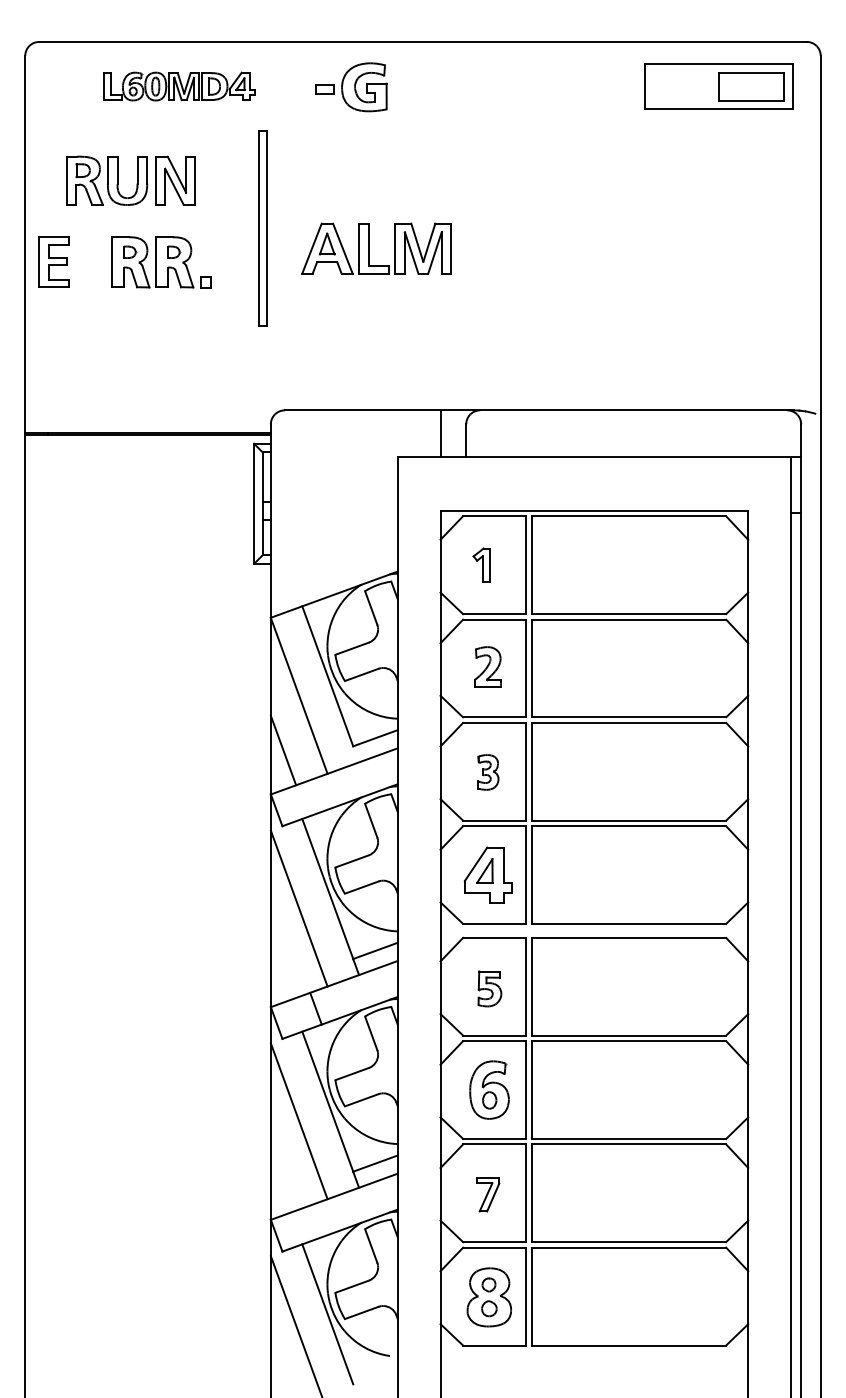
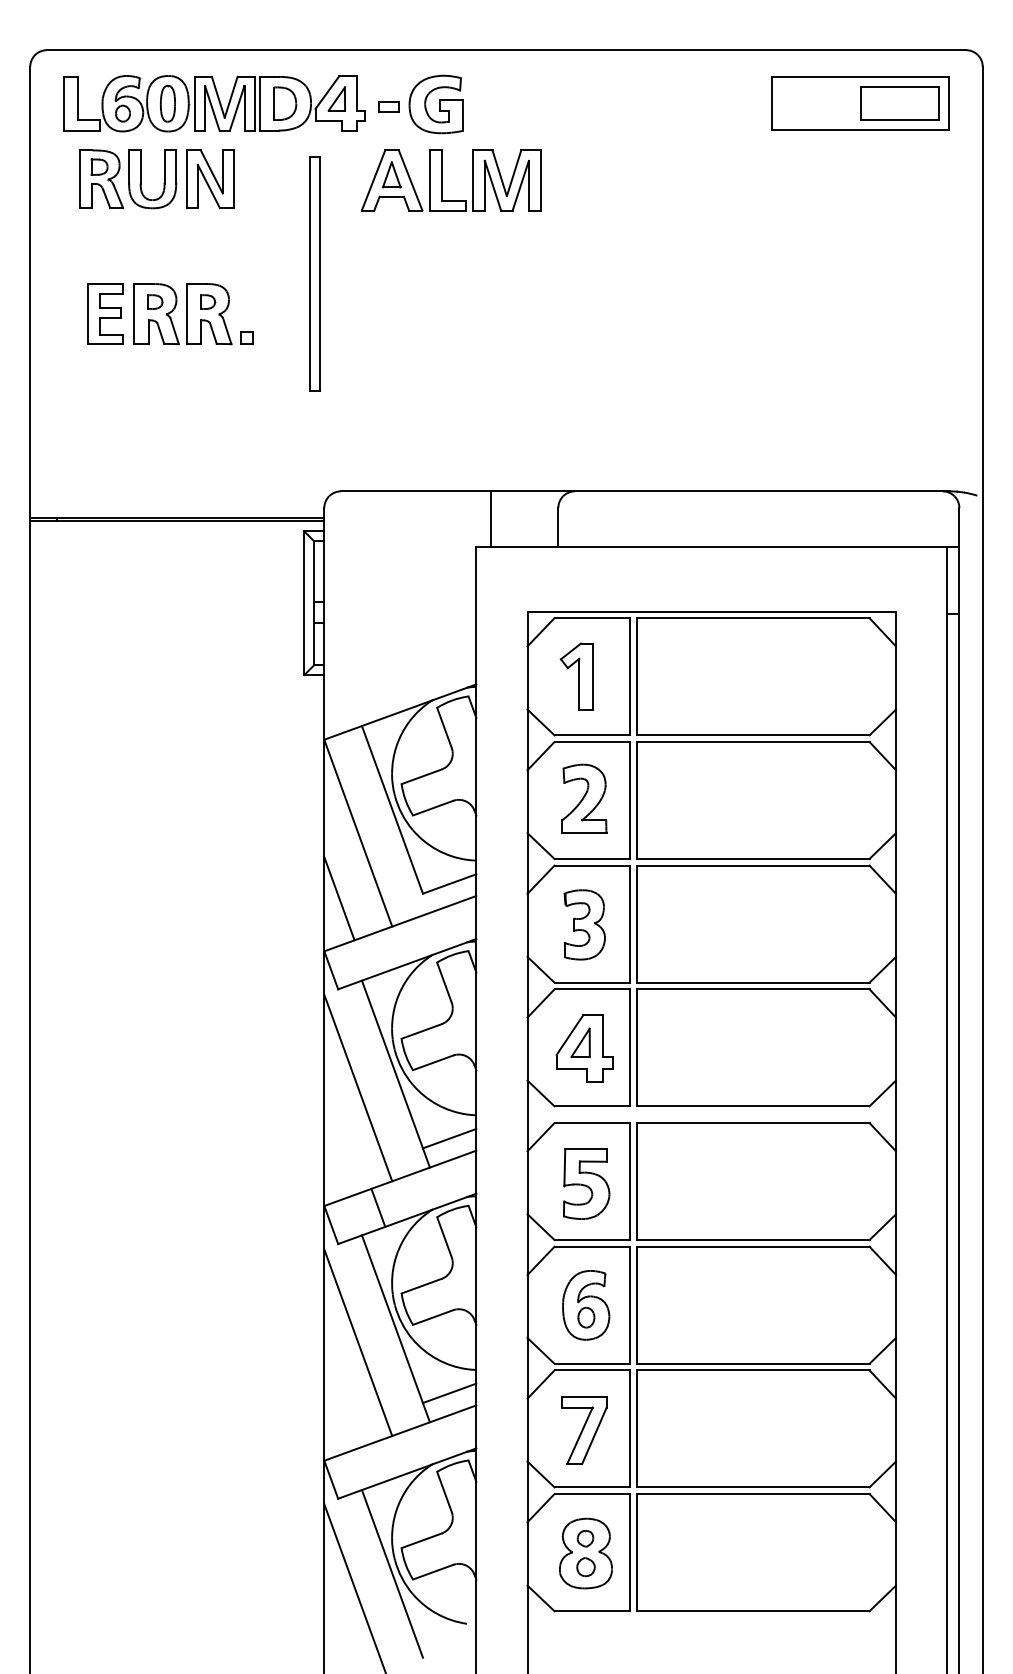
part: (178, 86) -> (213, 103), size x1.67
part: (136, 183) -> (163, 182), moved
part: (369, 248) -> (442, 180), moved
part: (53, 261) -> (104, 313), moved
line: (441, 433) -> (491, 519), moved
part: (481, 564) -> (576, 675), size x1.67
part: (488, 666) -> (584, 798), size x1.43
part: (488, 772) -> (584, 925), size x1.67
part: (489, 988) -> (586, 1183), size x1.67
part: (488, 1194) -> (584, 1430), size x1.67

